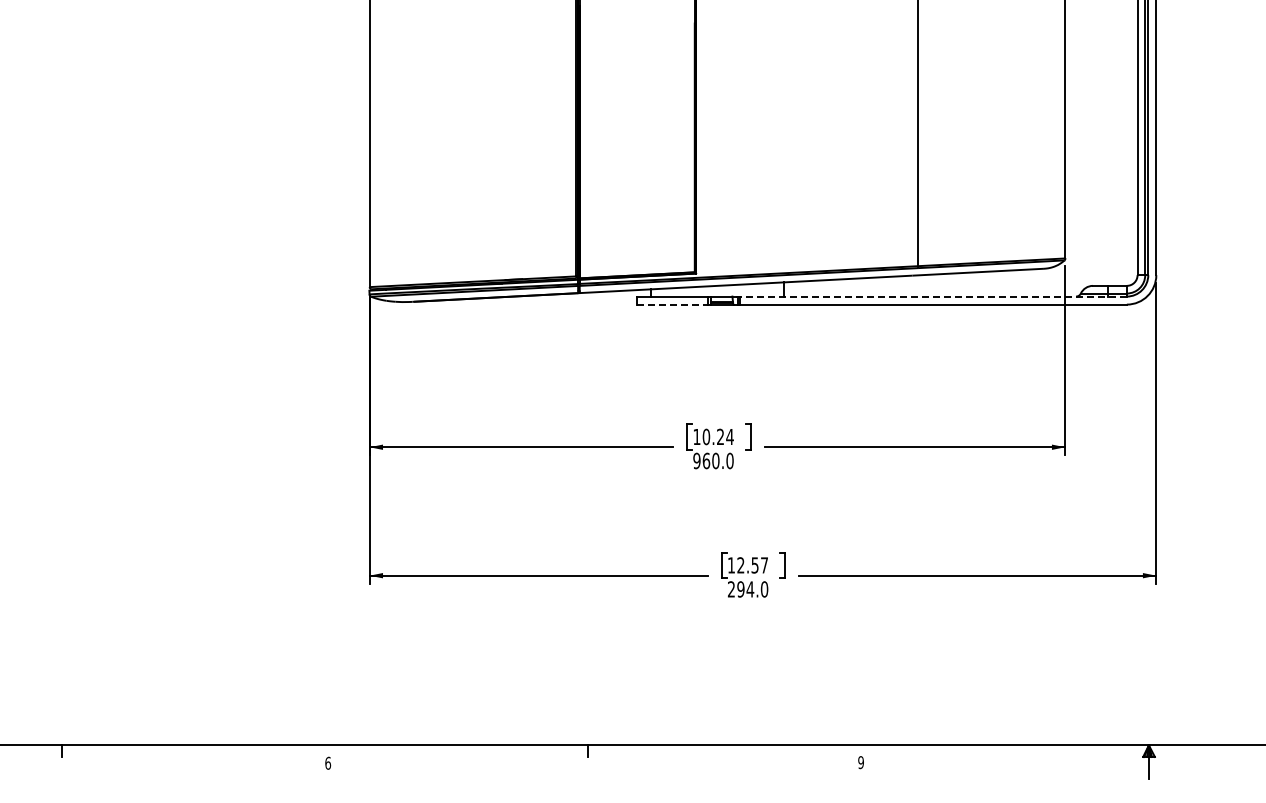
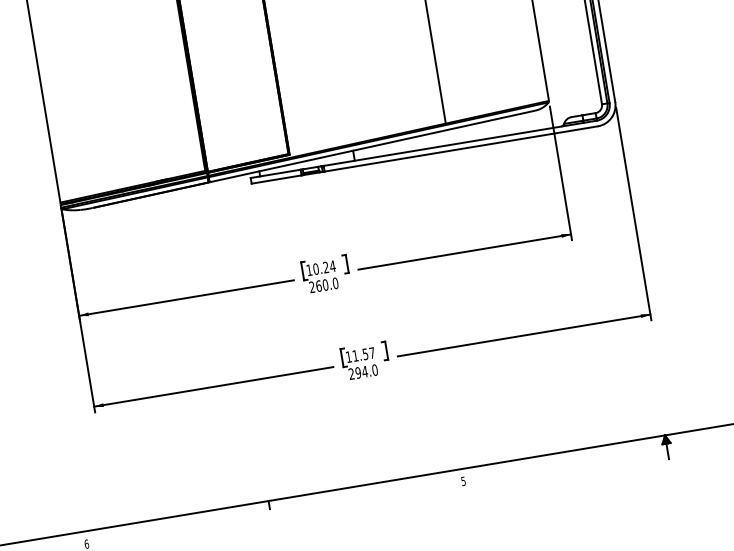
line: (933, 296) -> (460, 143), dashed -> solid
line: (673, 304) -> (277, 179), dashed -> solid
text: (696, 460) -> (311, 286), 960.0 -> 260.0
text: (740, 565) -> (355, 356), 12.57 -> 11.57
text: (860, 762) -> (463, 481), 9 -> 5

